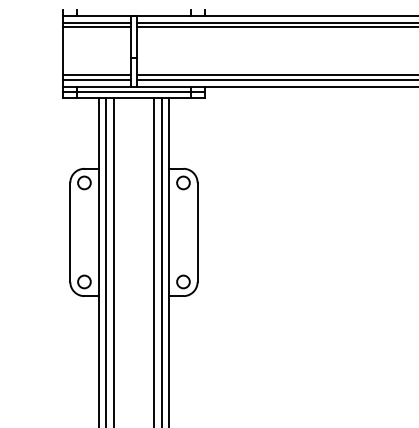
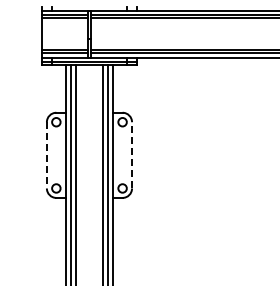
line: (198, 231) -> (132, 154), solid -> dashed
line: (69, 232) -> (46, 155), solid -> dashed

